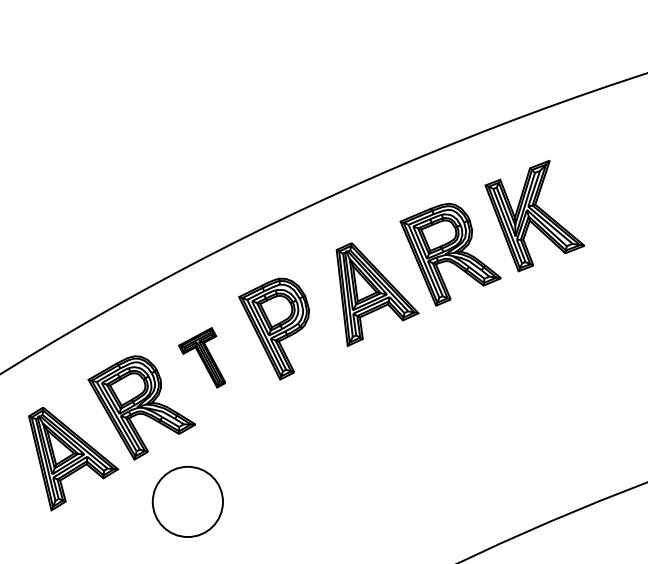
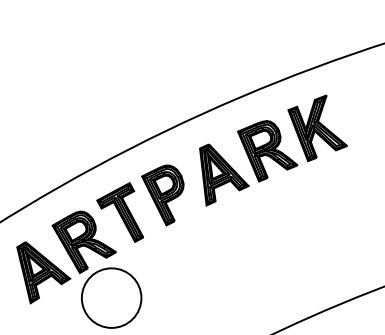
part: (201, 357) -> (119, 212), size x1.67
circle: (187, 500) -> (111, 297), size x1.43

